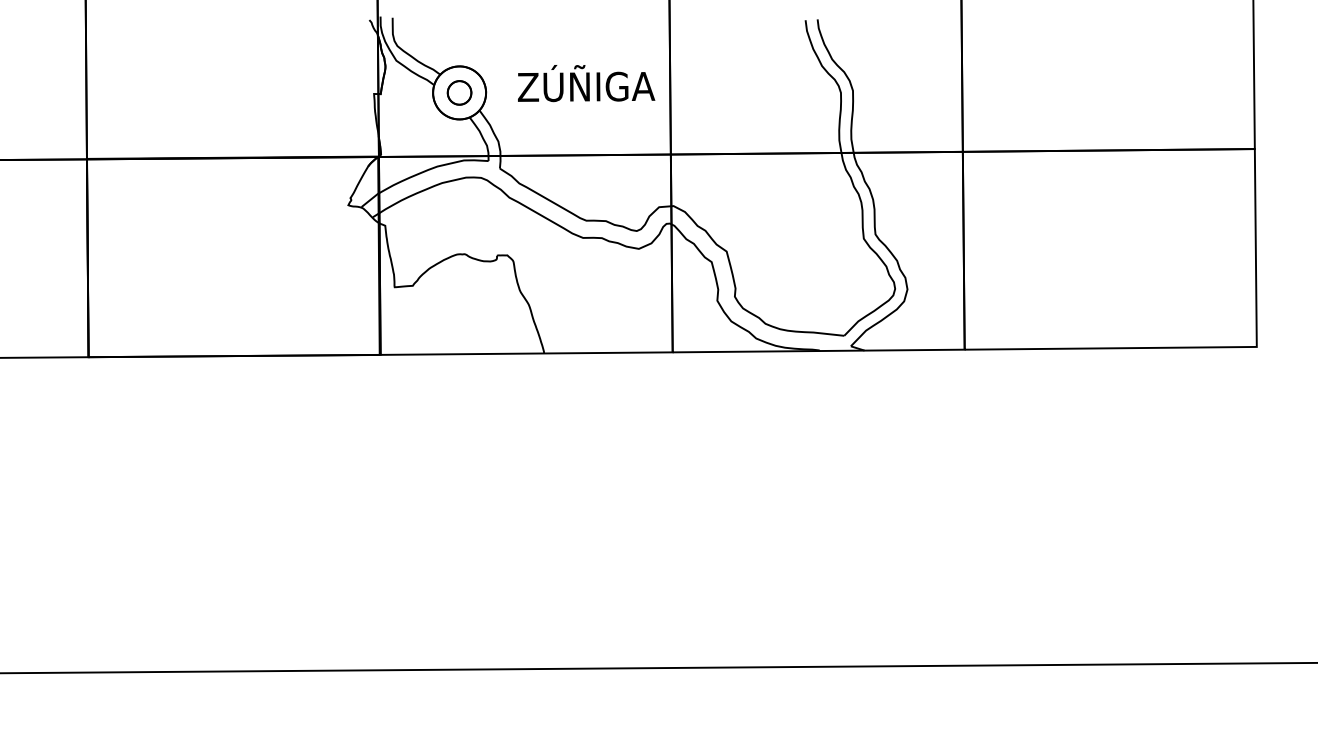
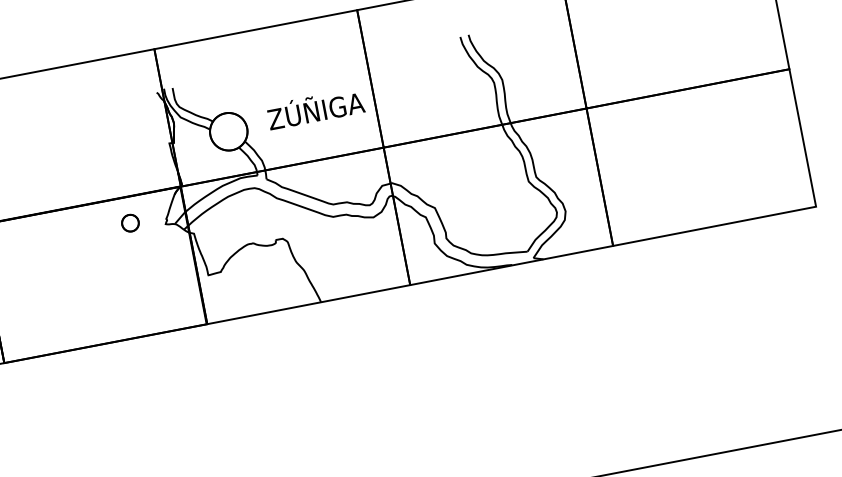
part: (459, 92) -> (130, 222), moved

